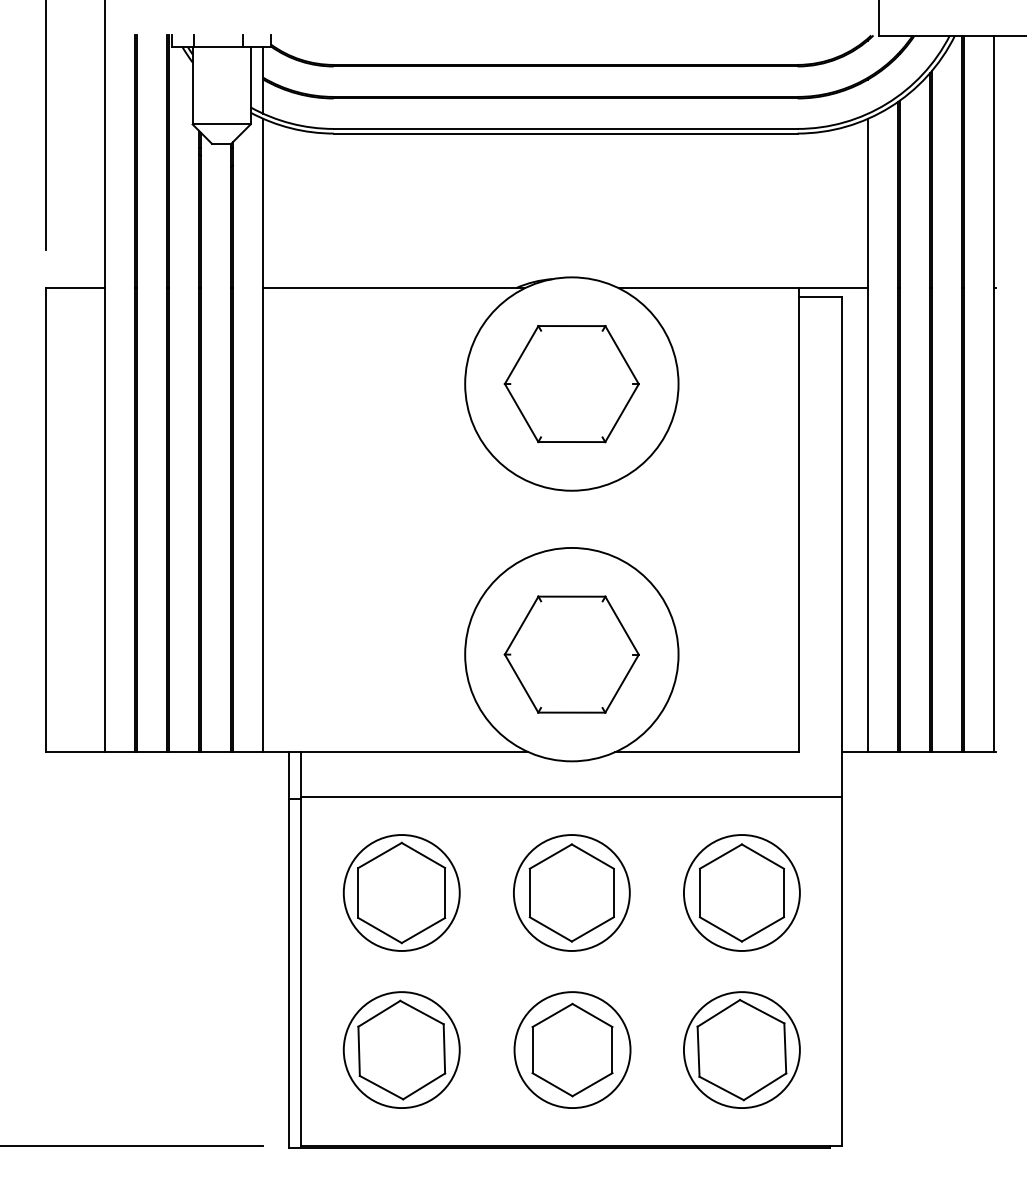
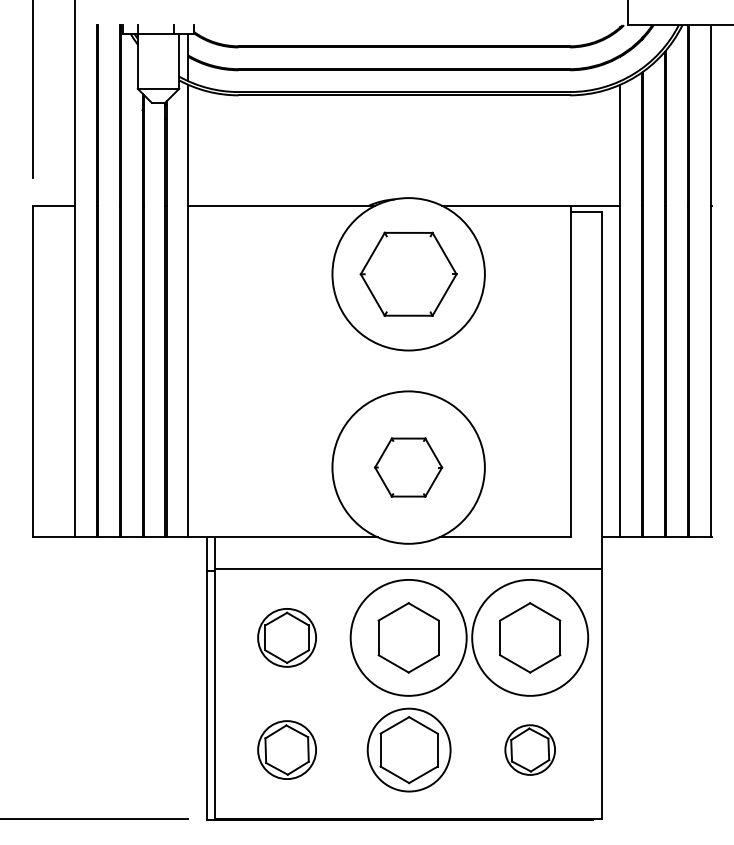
part: (571, 654) -> (408, 467), size x0.7
part: (401, 892) -> (286, 637), size x0.7
circle: (571, 892) -> (408, 637), size x1.4
circle: (741, 892) -> (529, 637), size x1.4
part: (401, 1049) -> (286, 749), size x0.7
part: (741, 1049) -> (529, 749), size x0.6

